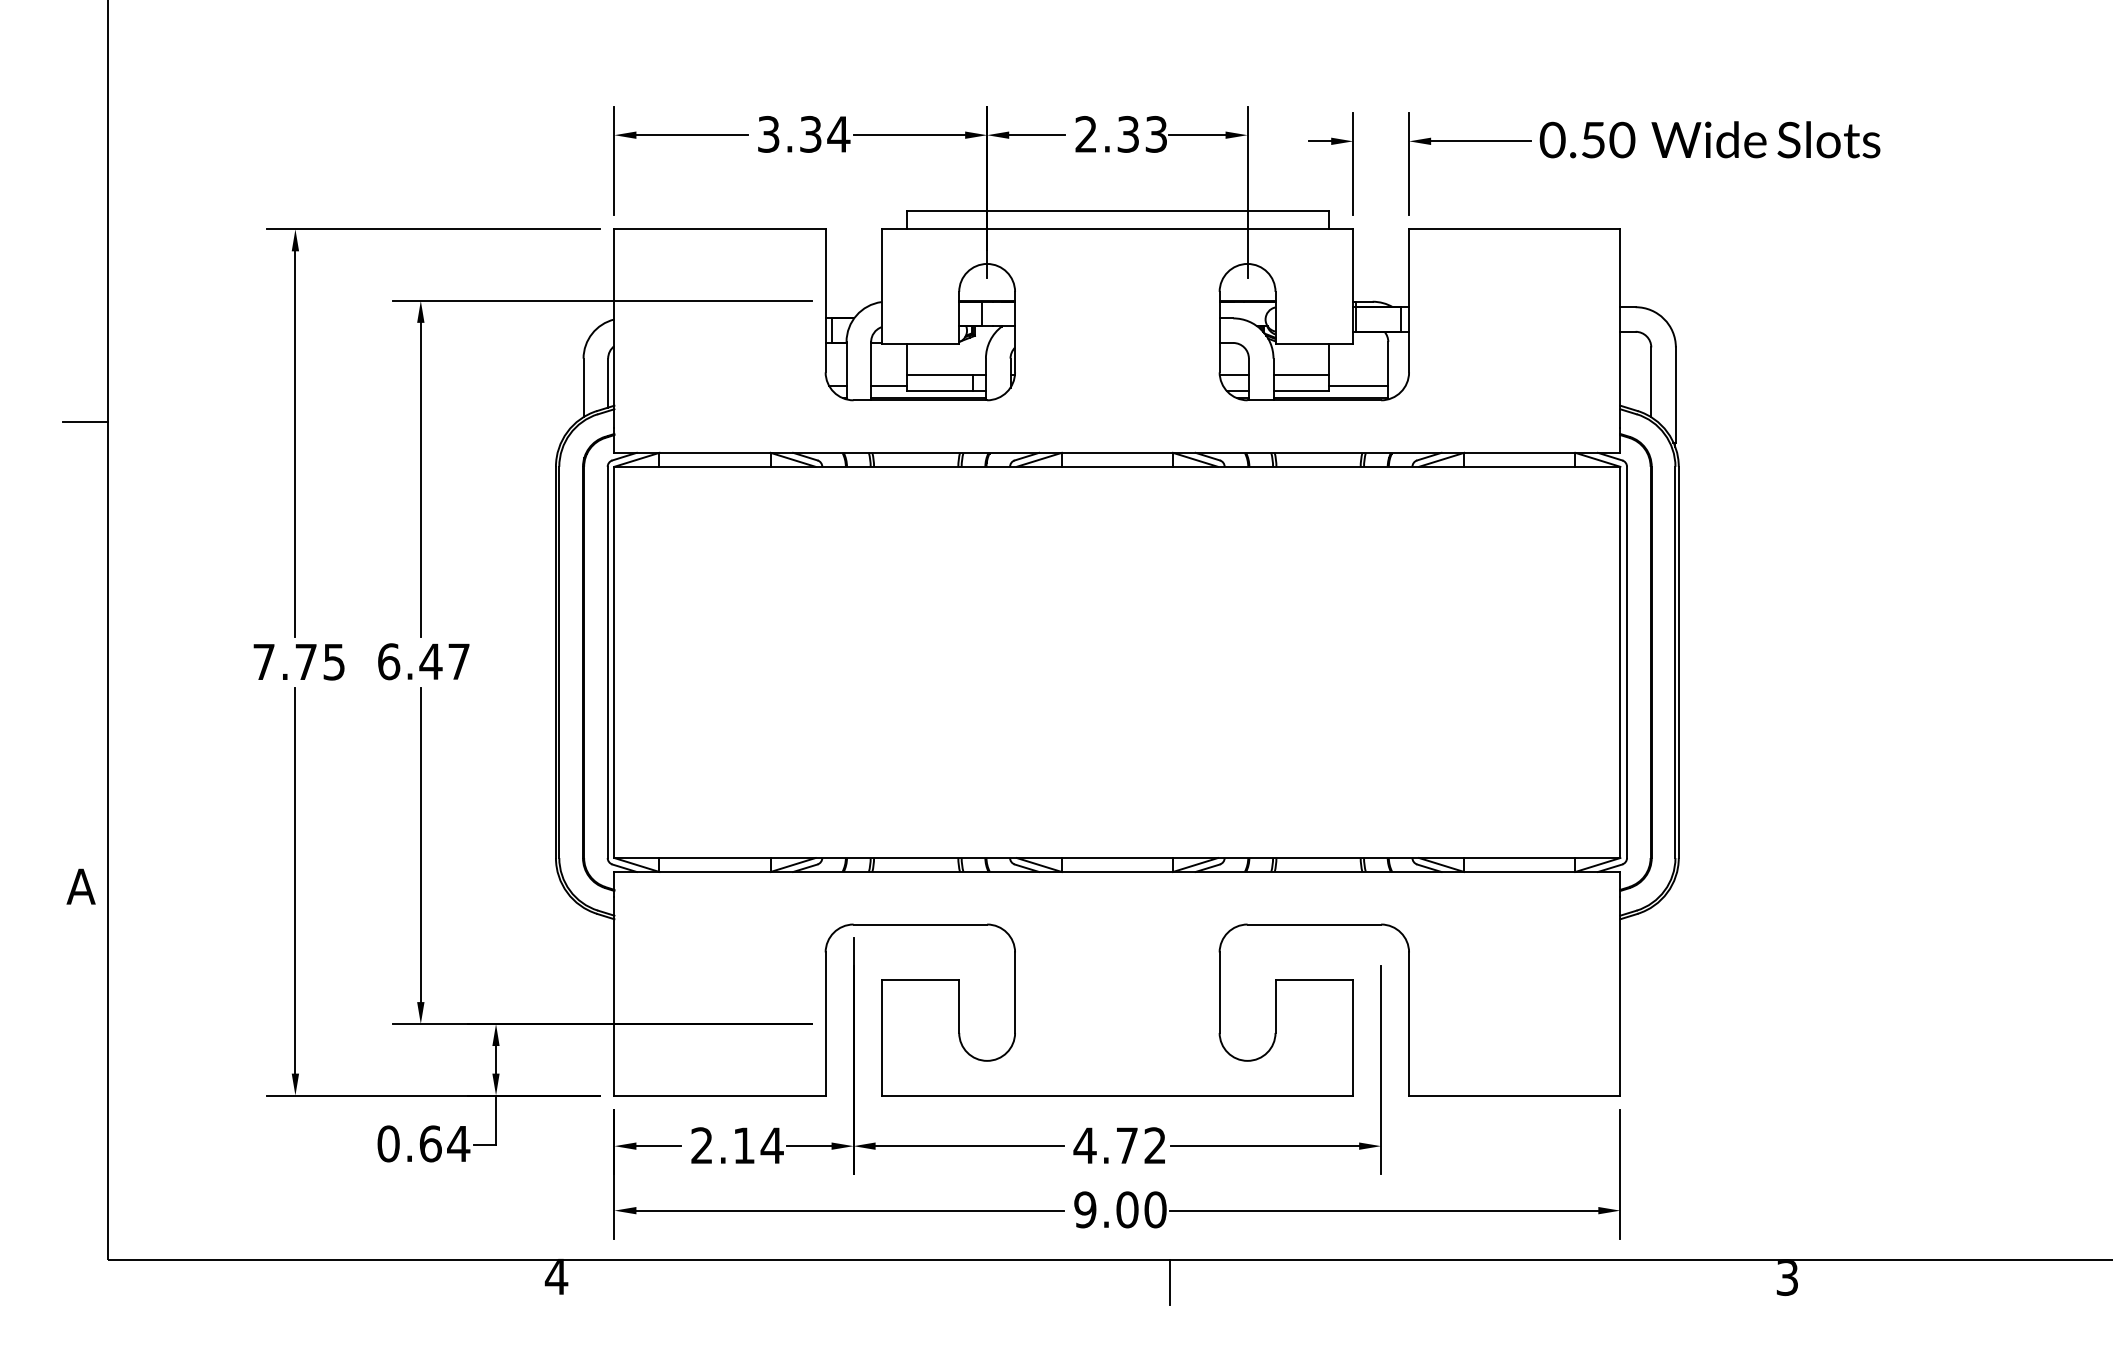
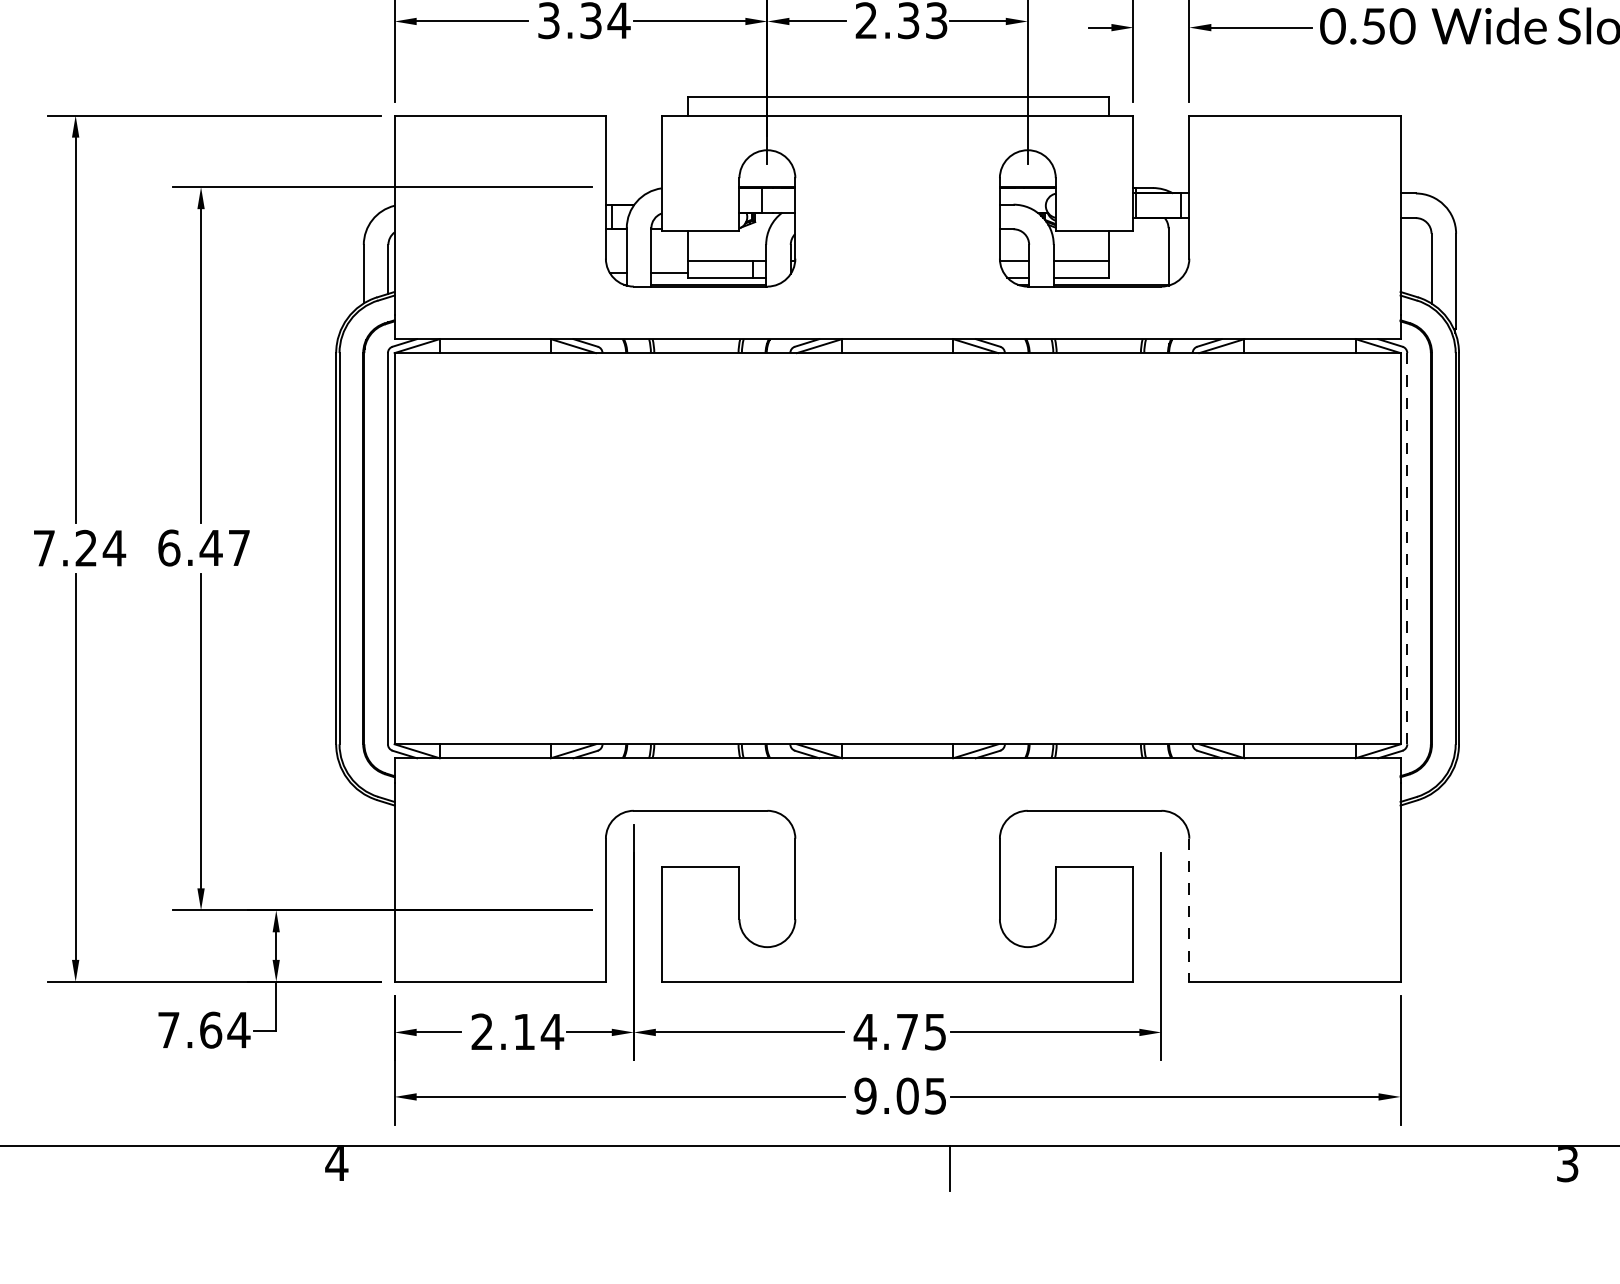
line: (1358, 386) -> (1138, 272), removed
text: (320, 661) -> (100, 547), 7.75 -> 7.24
line: (1627, 662) -> (1407, 548), solid -> dashed
line: (1409, 1024) -> (1189, 910), solid -> dashed
text: (388, 1143) -> (168, 1029), 0.64 -> 7.64
text: (1154, 1145) -> (934, 1031), 4.72 -> 4.75
text: (1155, 1209) -> (935, 1095), 9.00 -> 9.05

